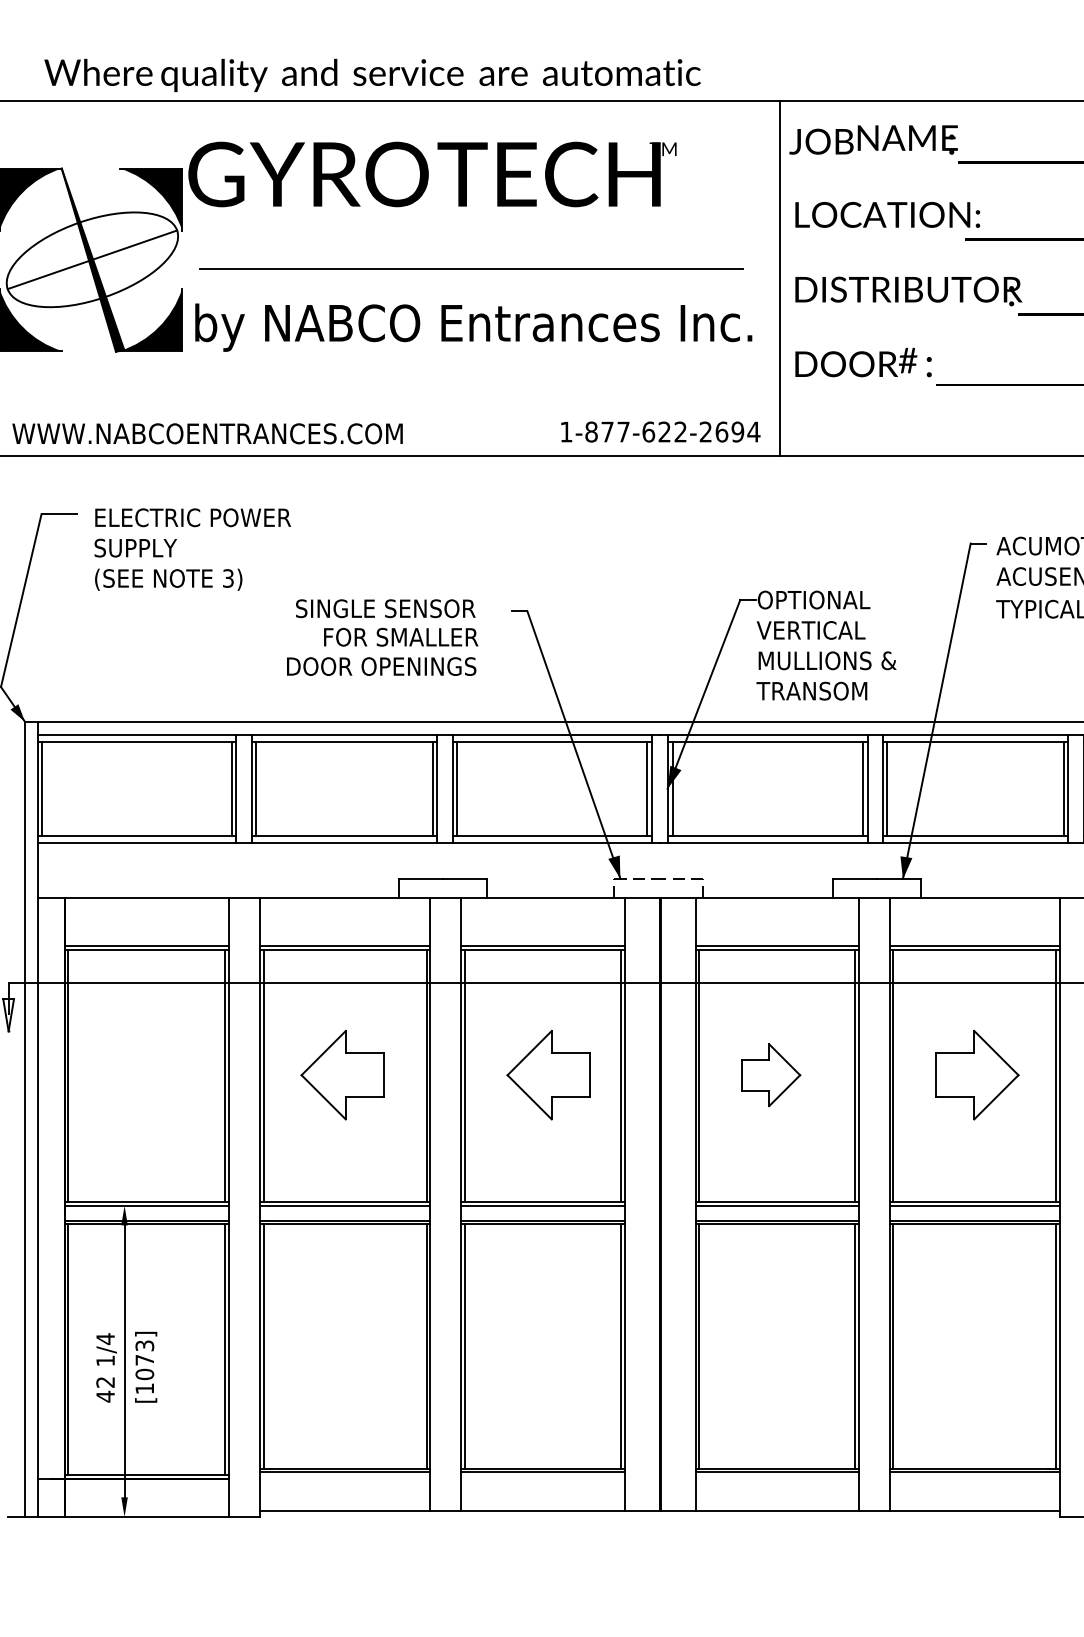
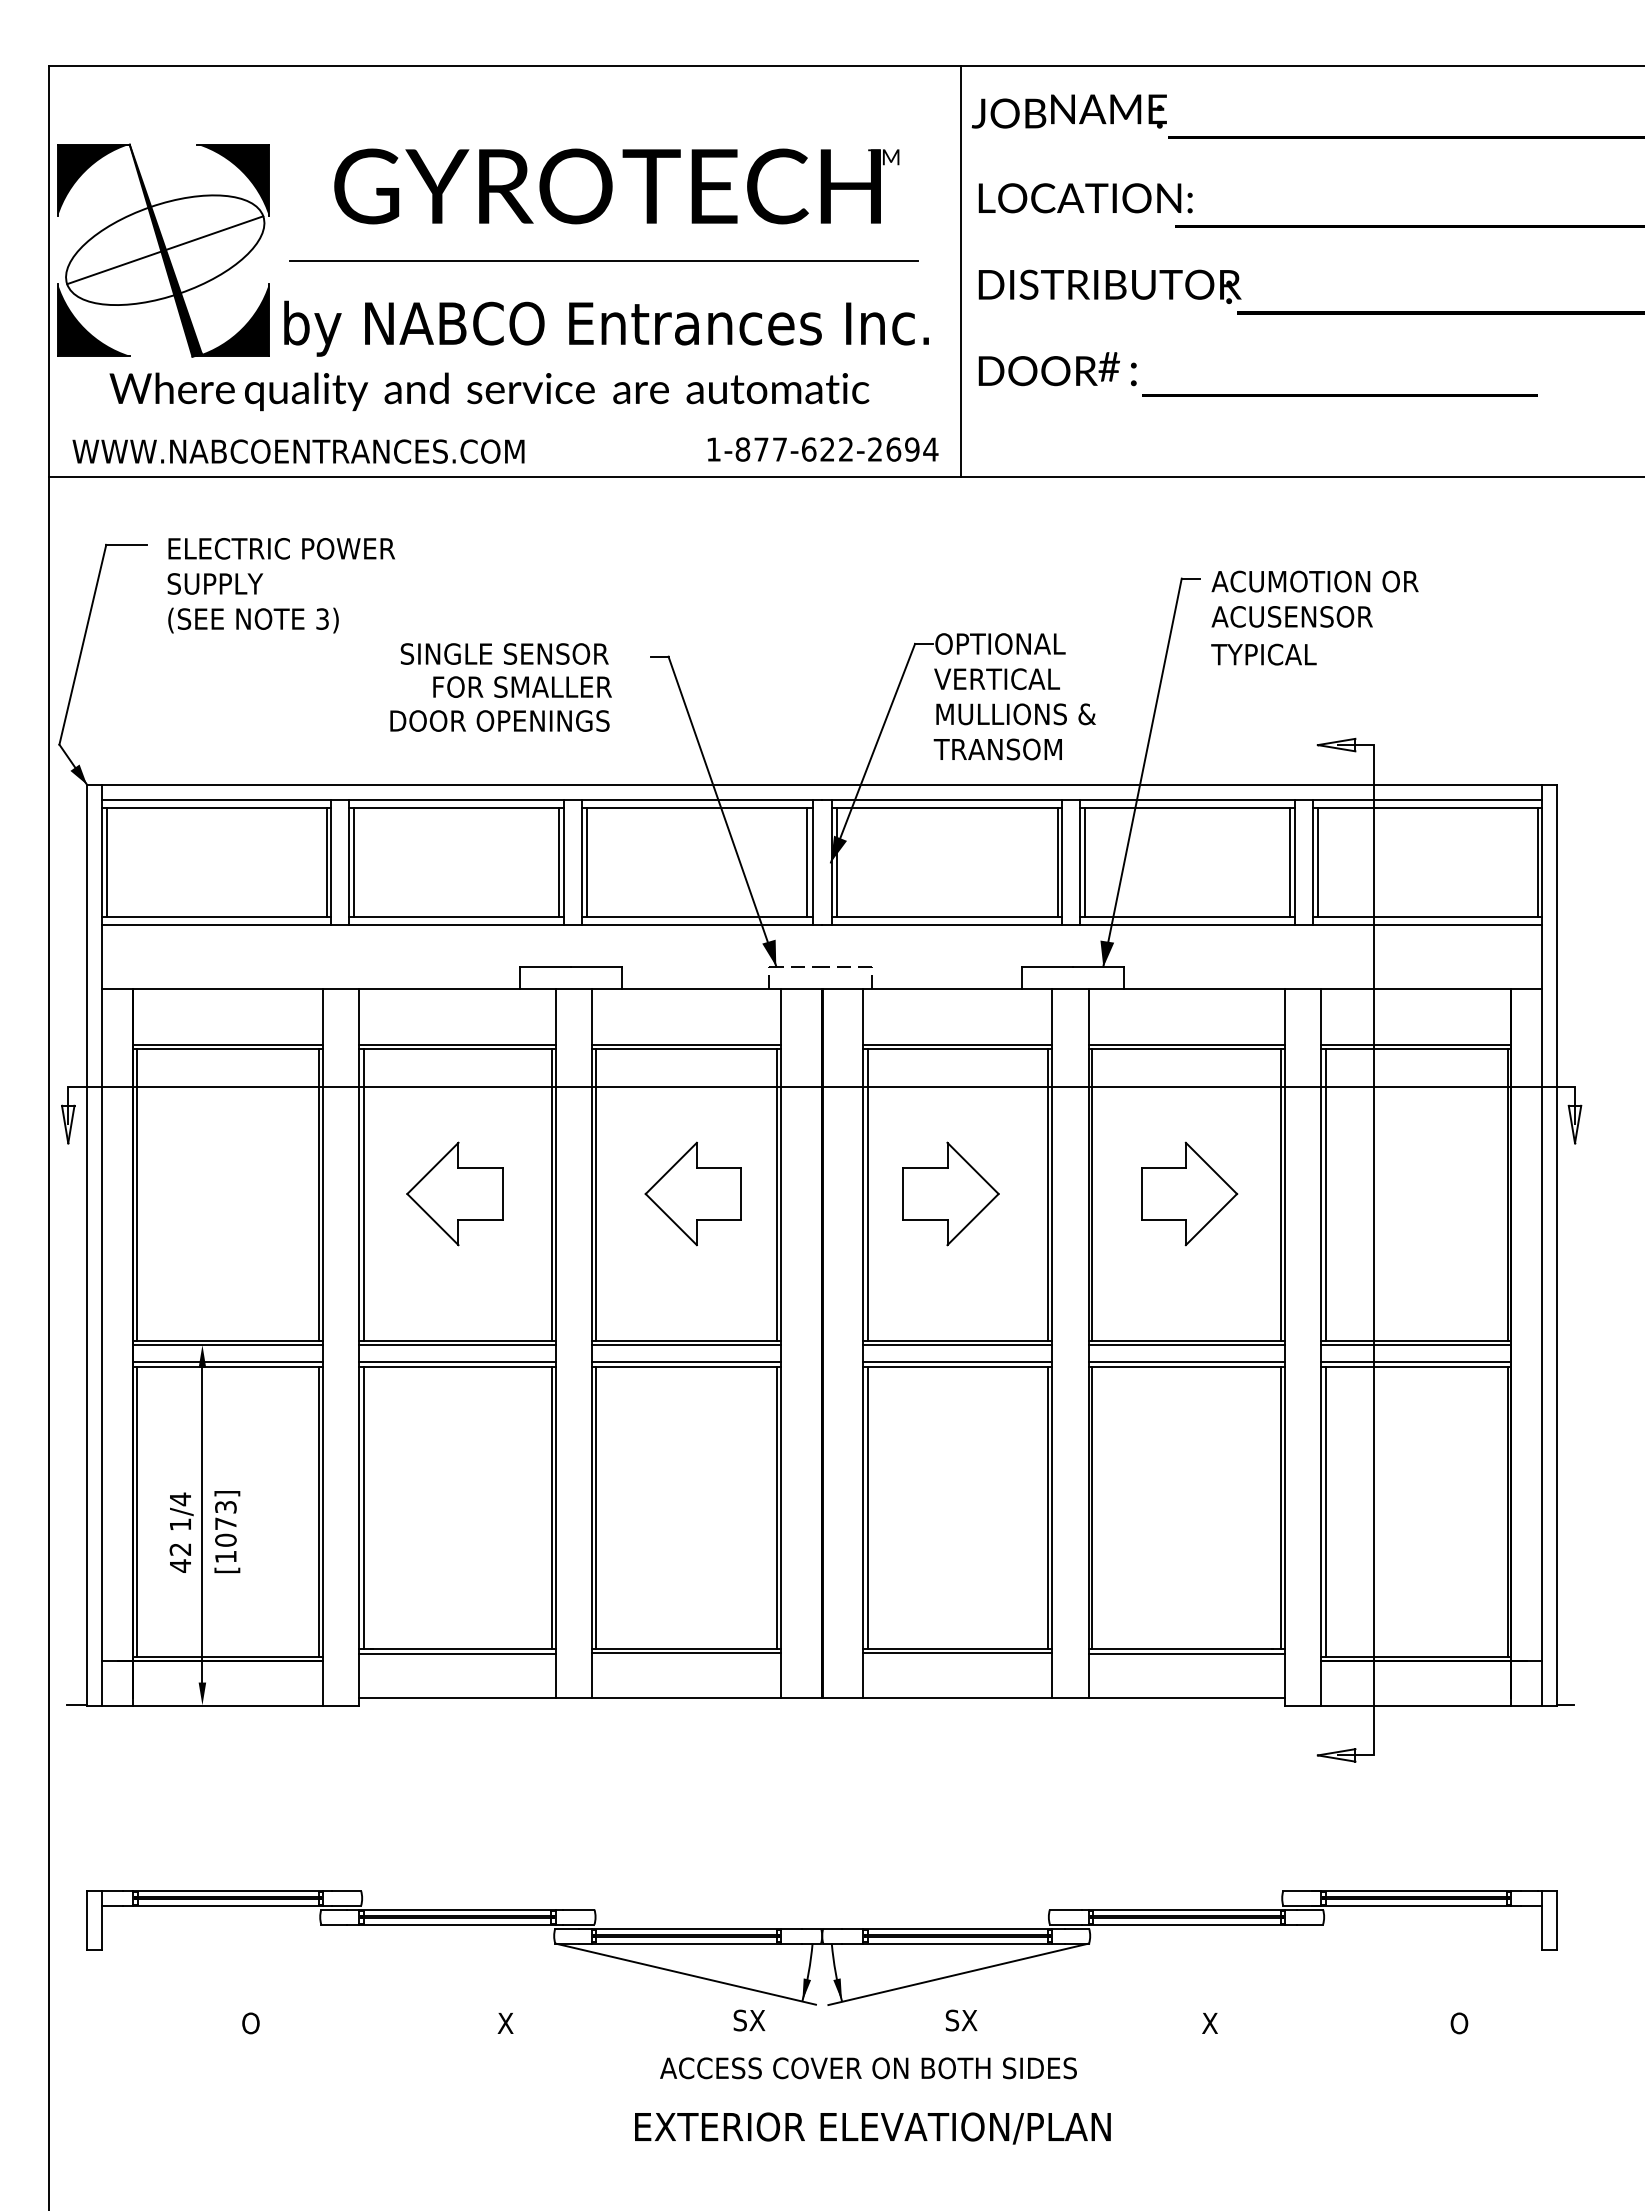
text: (372, 75) -> (489, 391), moved
text: (432, 174) -> (616, 186), moved
part: (770, 1074) -> (950, 1193), size x1.43

